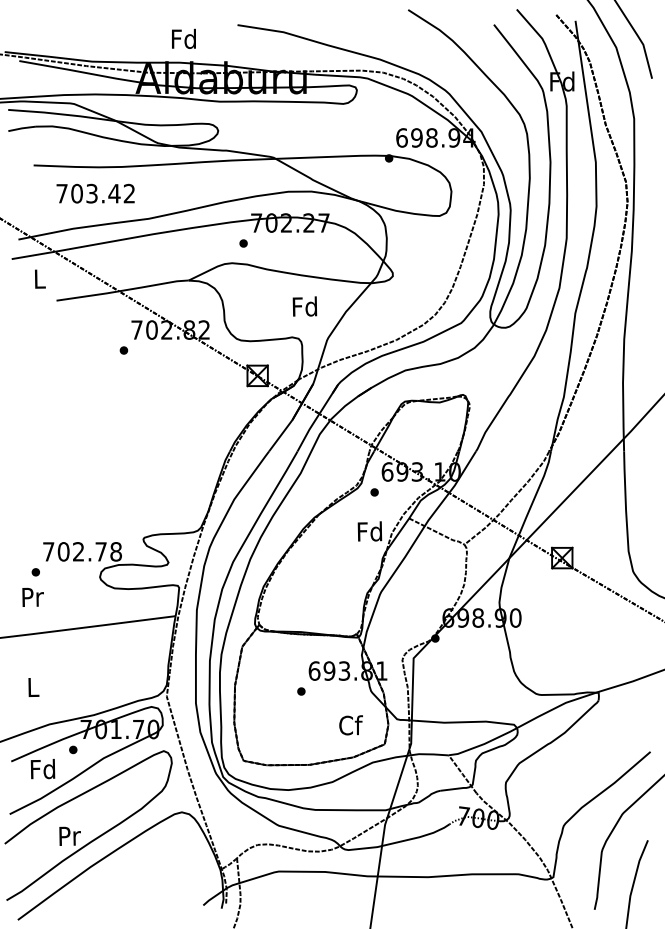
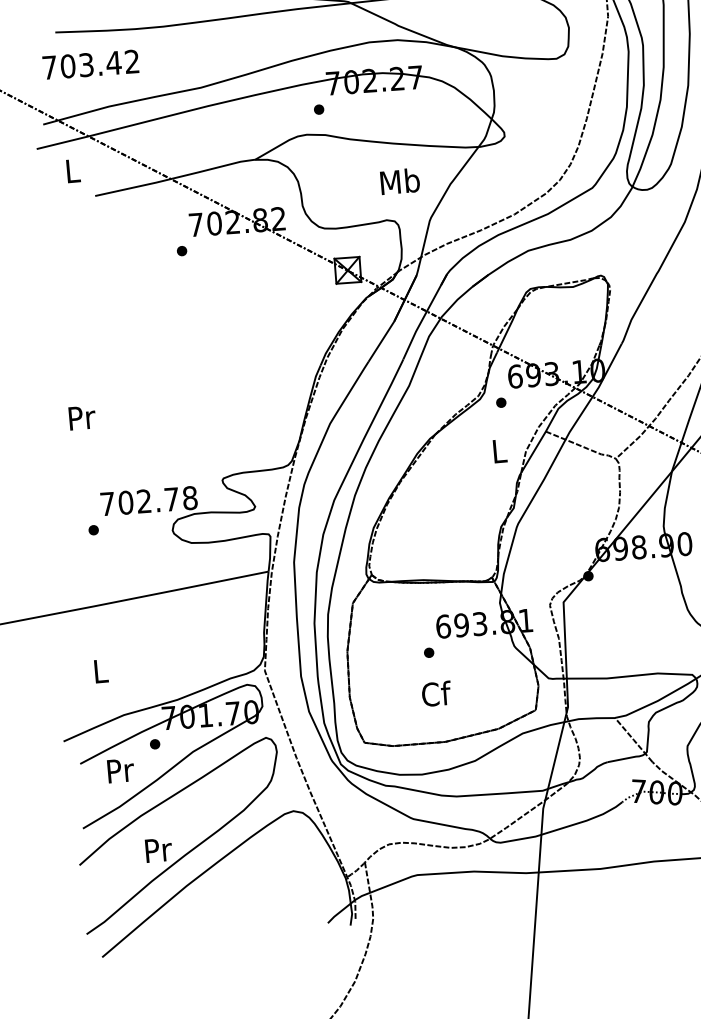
text: (95, 193) -> (90, 64), moved
text: (305, 306) -> (400, 181), Fd -> Mb
text: (369, 531) -> (498, 451), Fd -> L
text: (32, 596) -> (81, 416), moved
text: (350, 725) -> (435, 694), moved
text: (42, 768) -> (119, 769), Fd -> Pr

